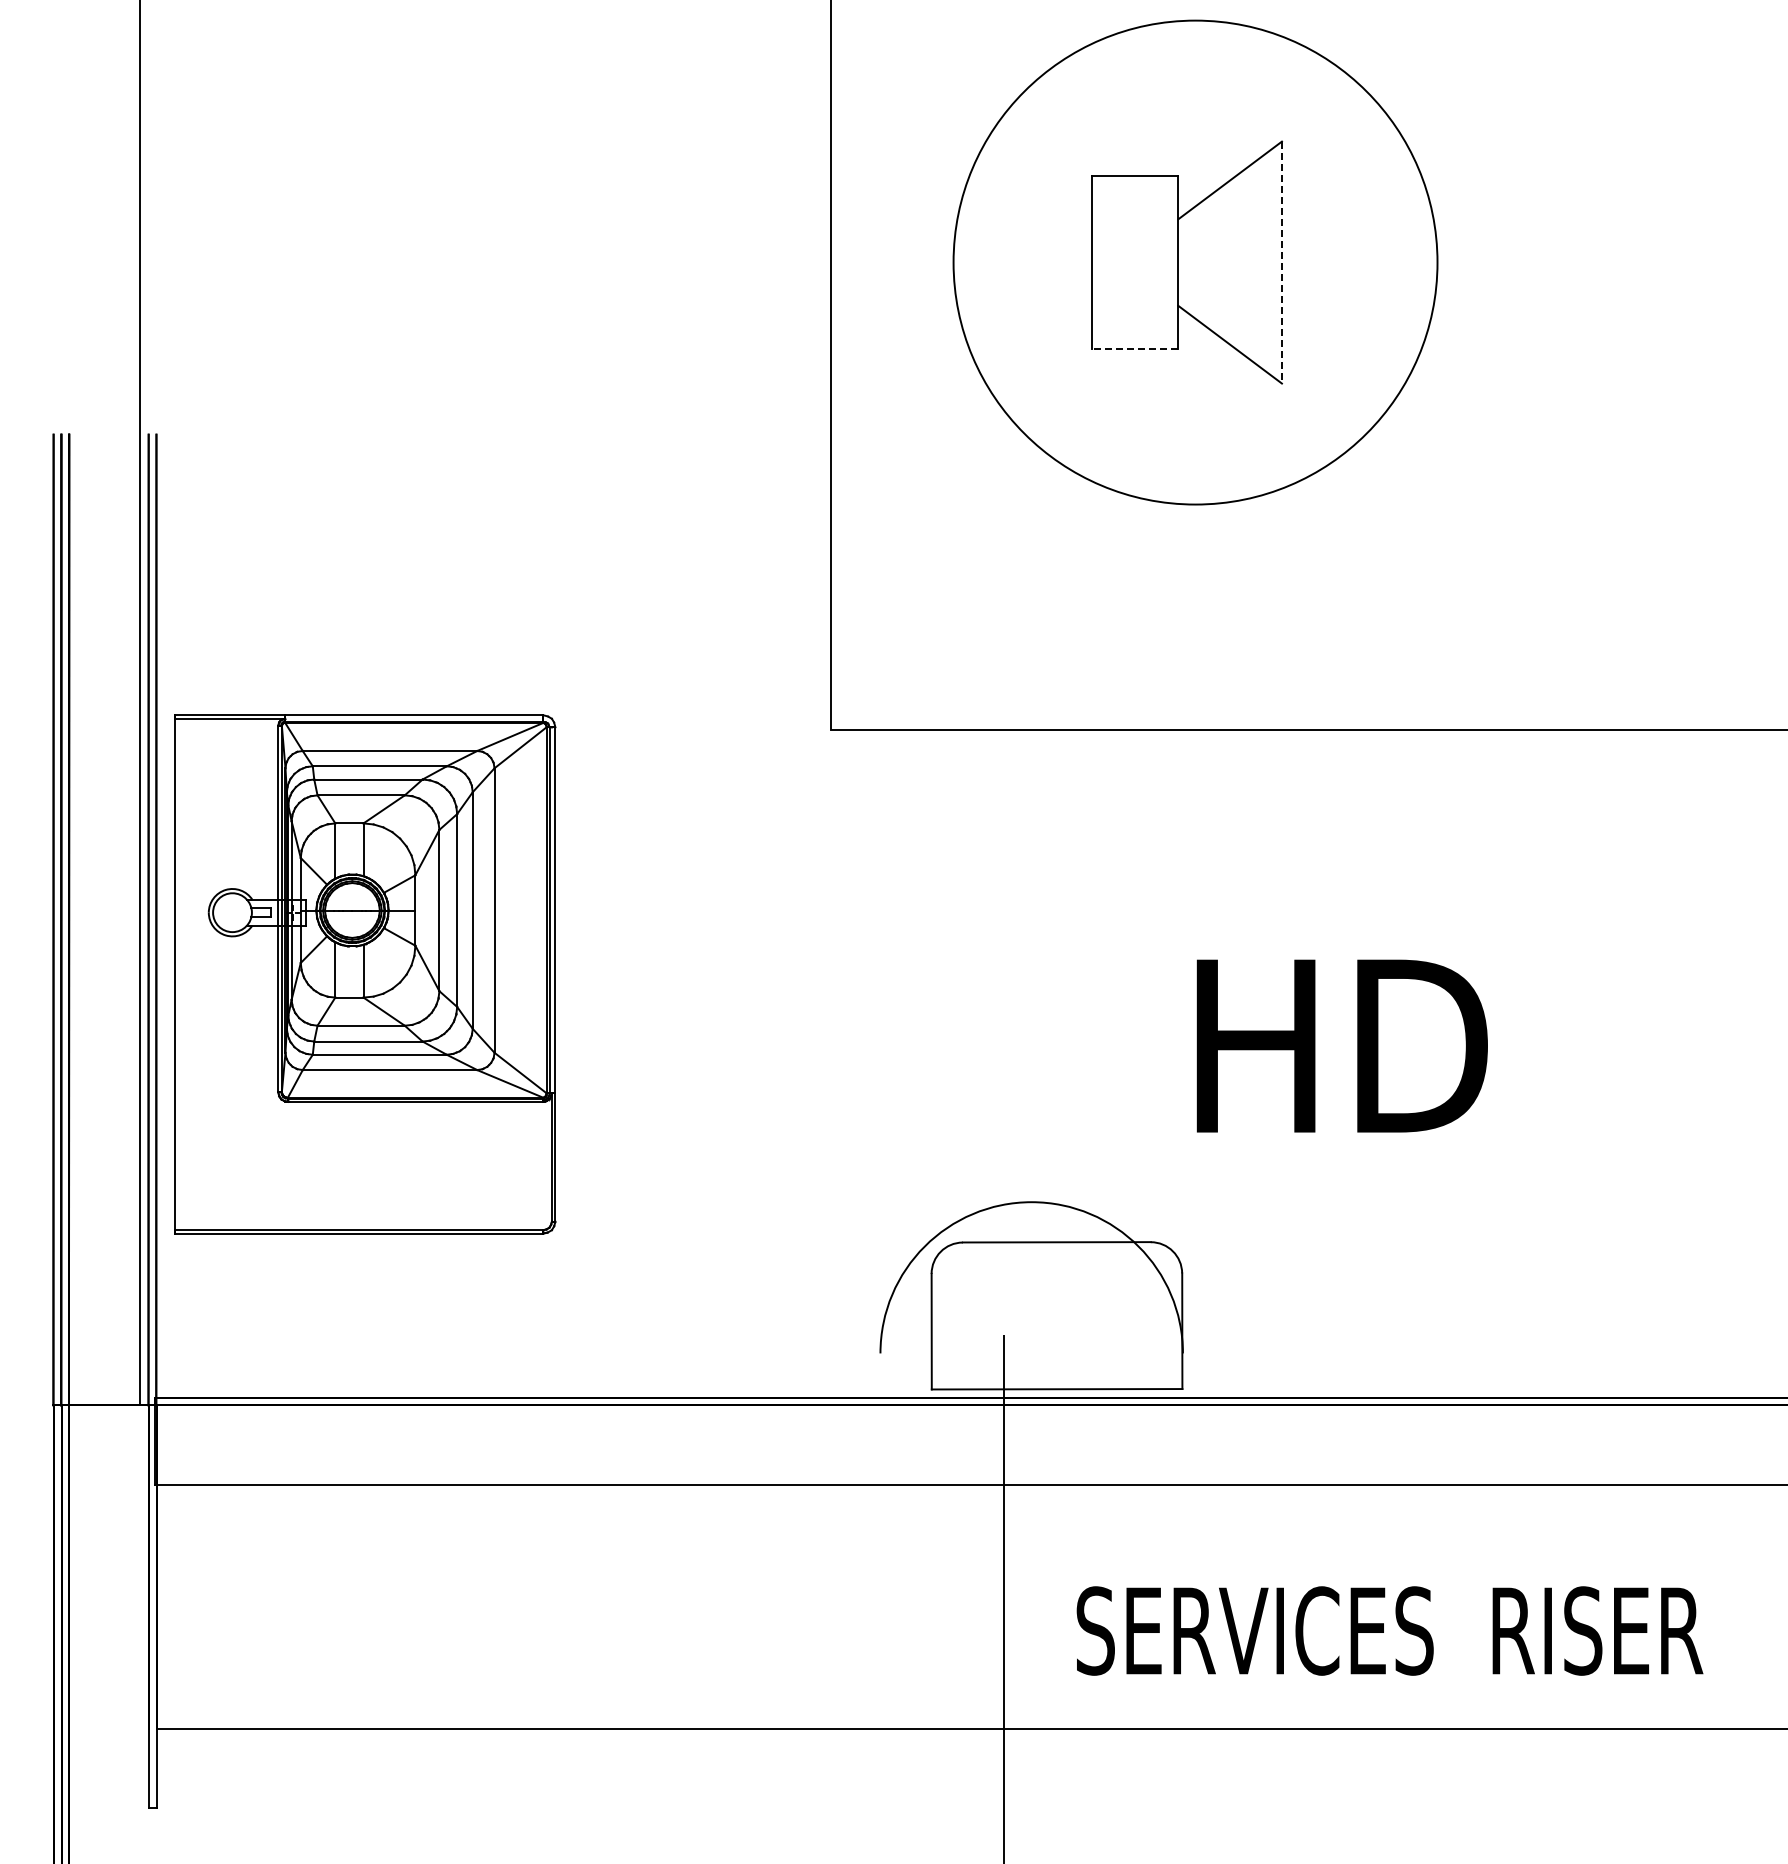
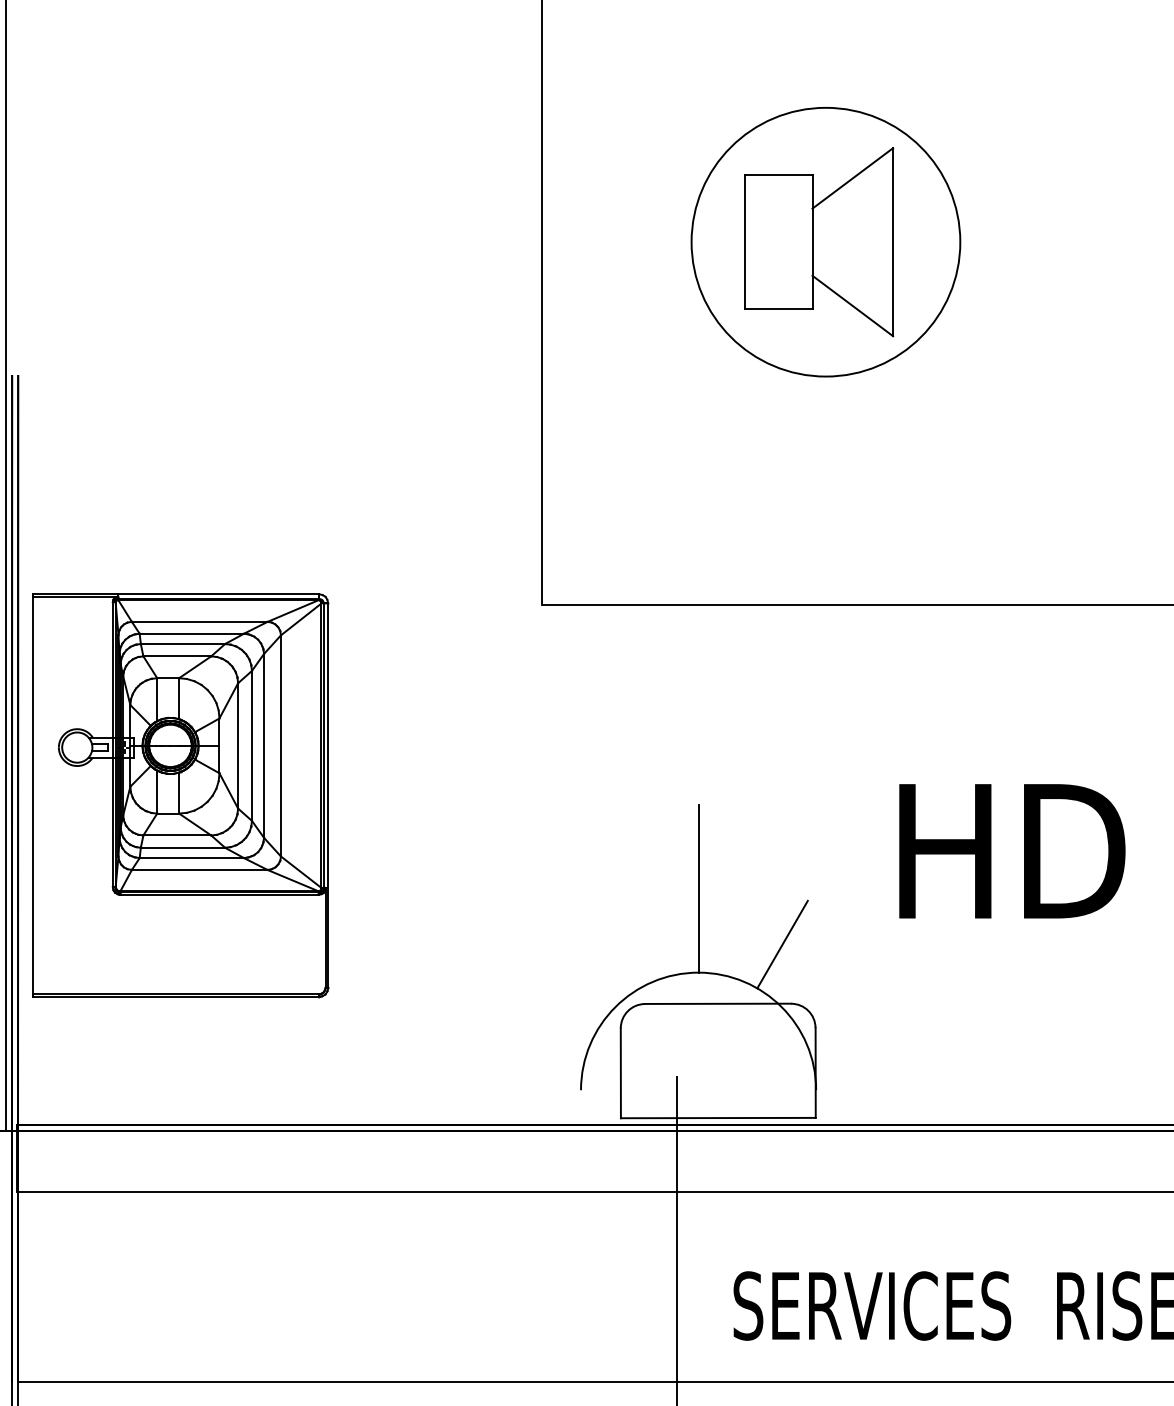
circle: (1195, 262) -> (825, 242), size x0.71
line: (1281, 262) -> (892, 242), dashed -> solid
line: (1134, 349) -> (778, 309), dashed -> solid
text: (1341, 1045) -> (1011, 850), moved
line: (1031, 1094) -> (698, 888), added
line: (1139, 1165) -> (782, 944), added

